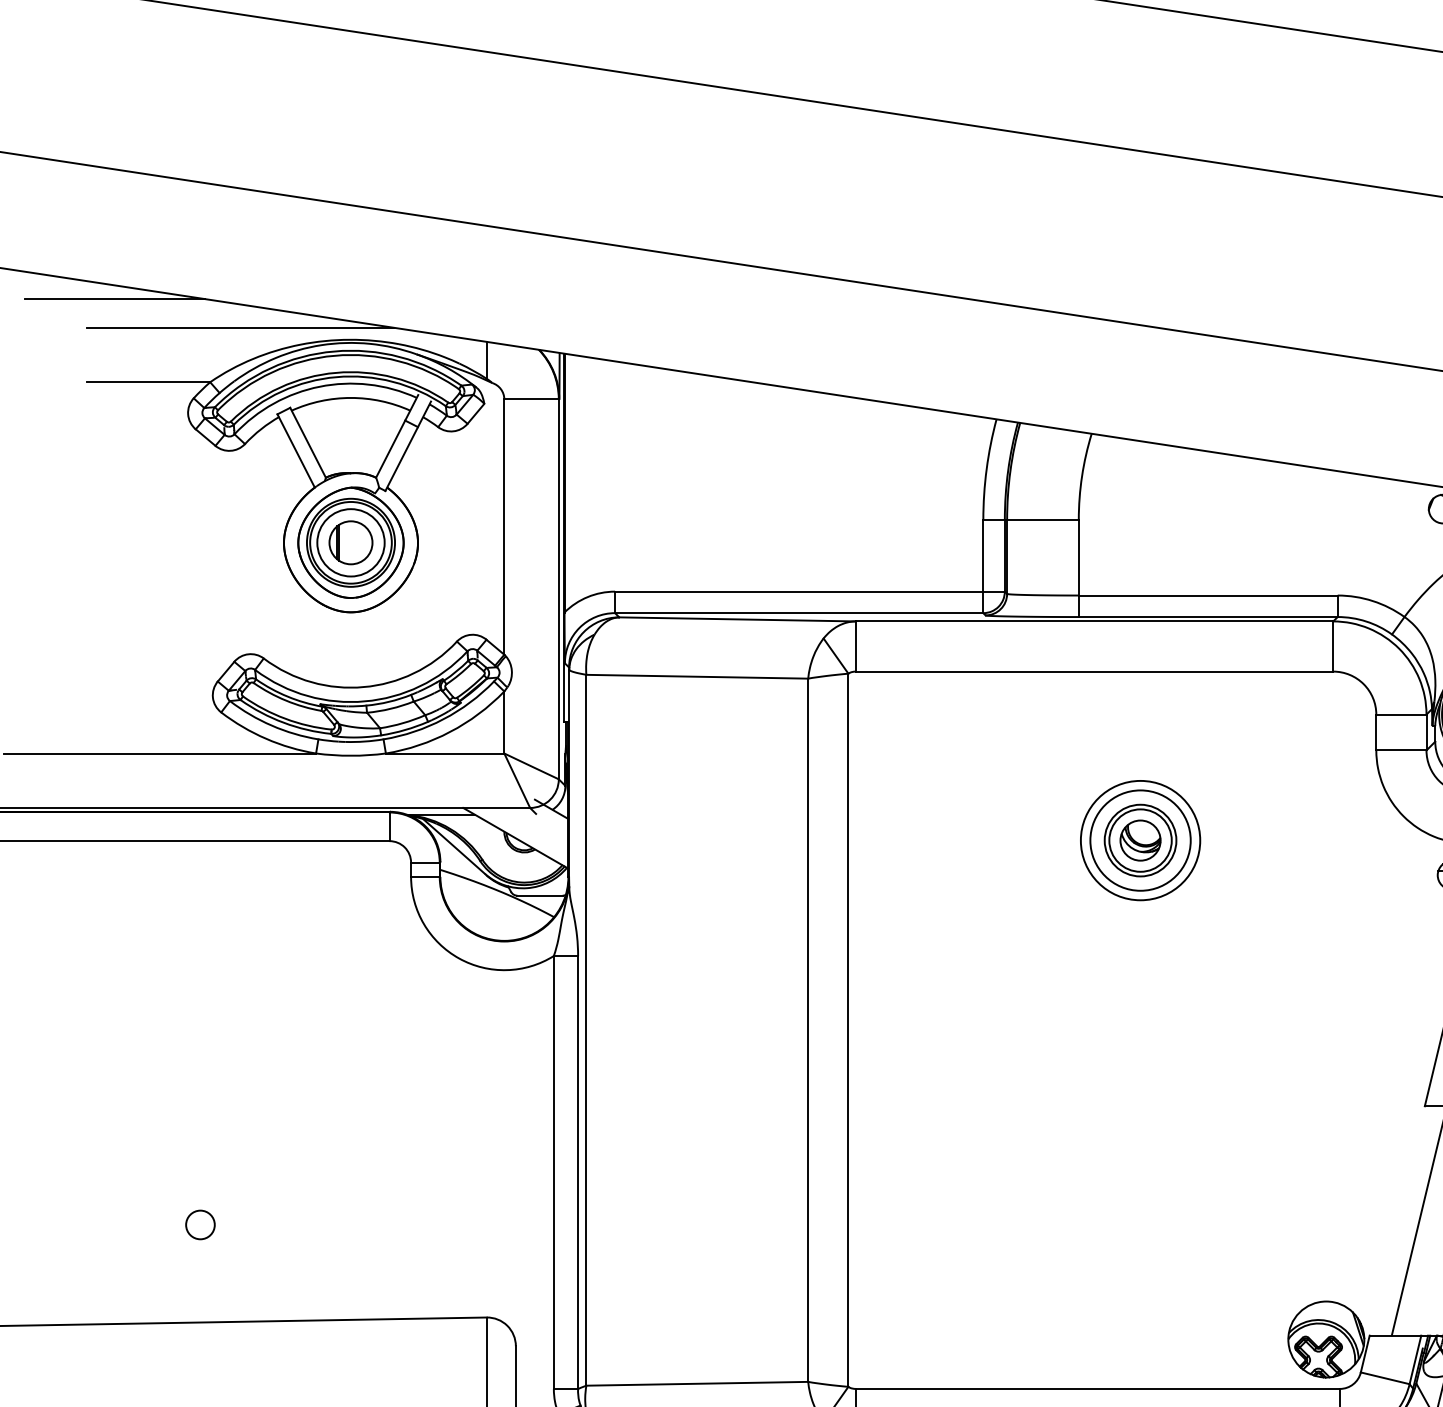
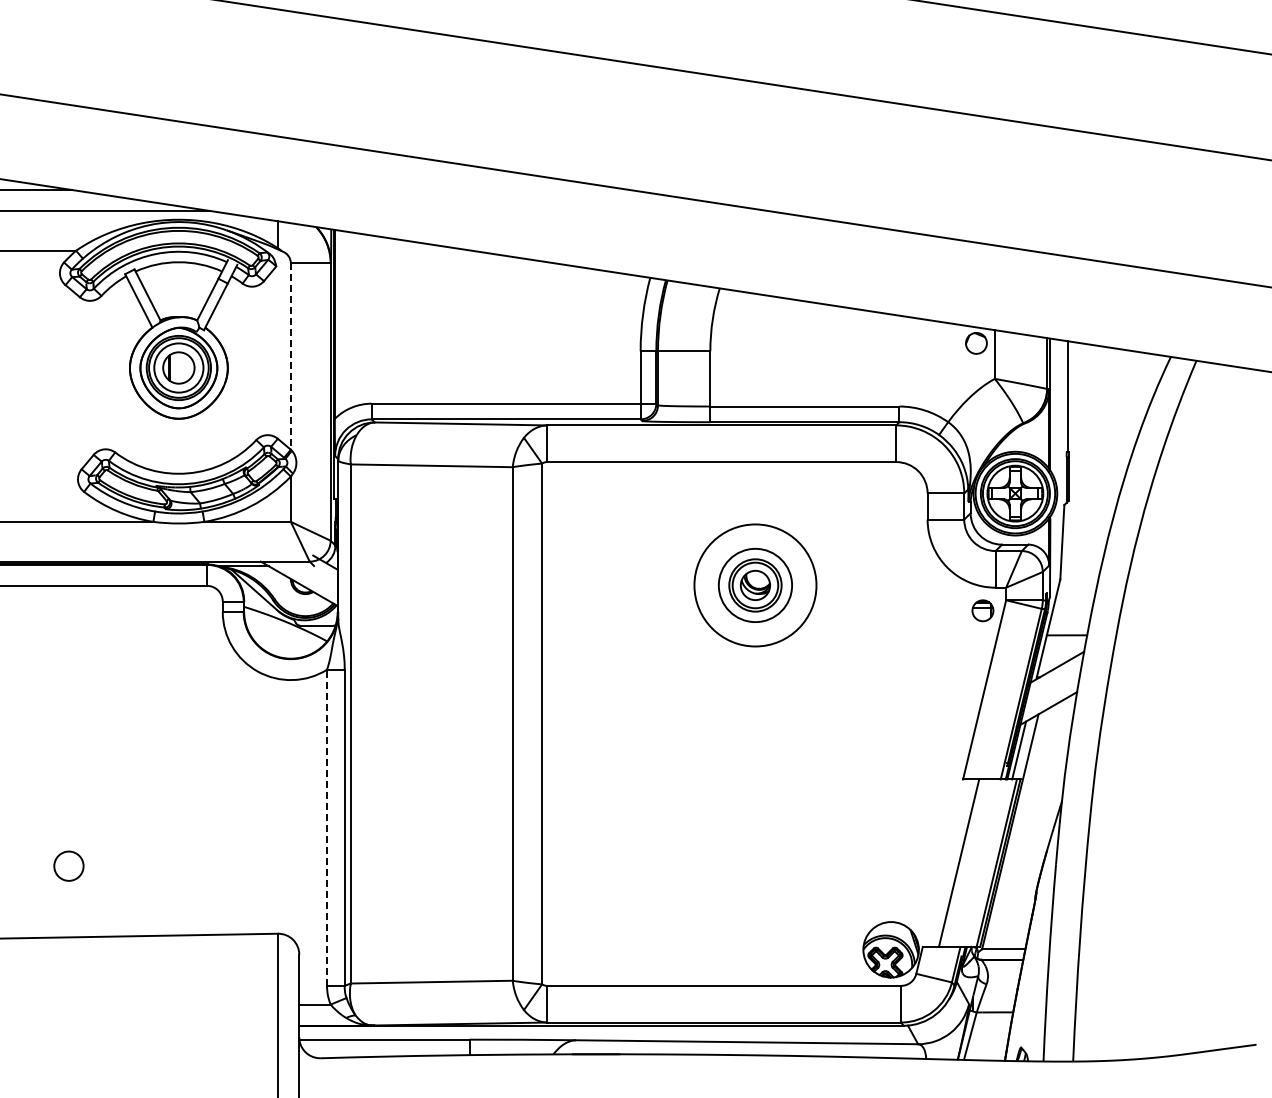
line: (503, 528) -> (290, 357), solid -> dashed
circle: (1140, 840) -> (755, 585), size x1.4
line: (554, 1172) -> (327, 827), solid -> dashed
circle: (199, 1224) -> (68, 865), size x1.4

